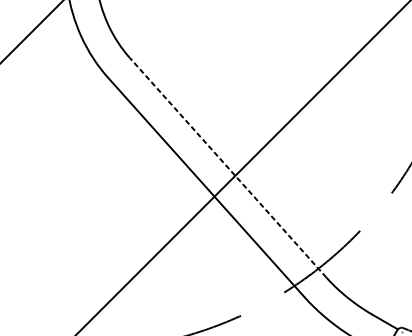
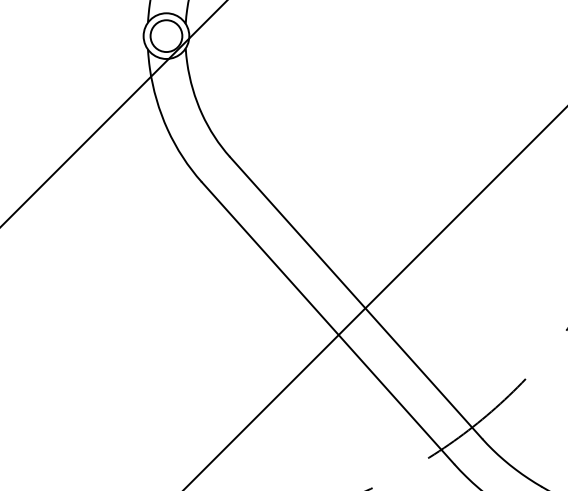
line: (227, 167) -> (355, 297), dashed -> solid

